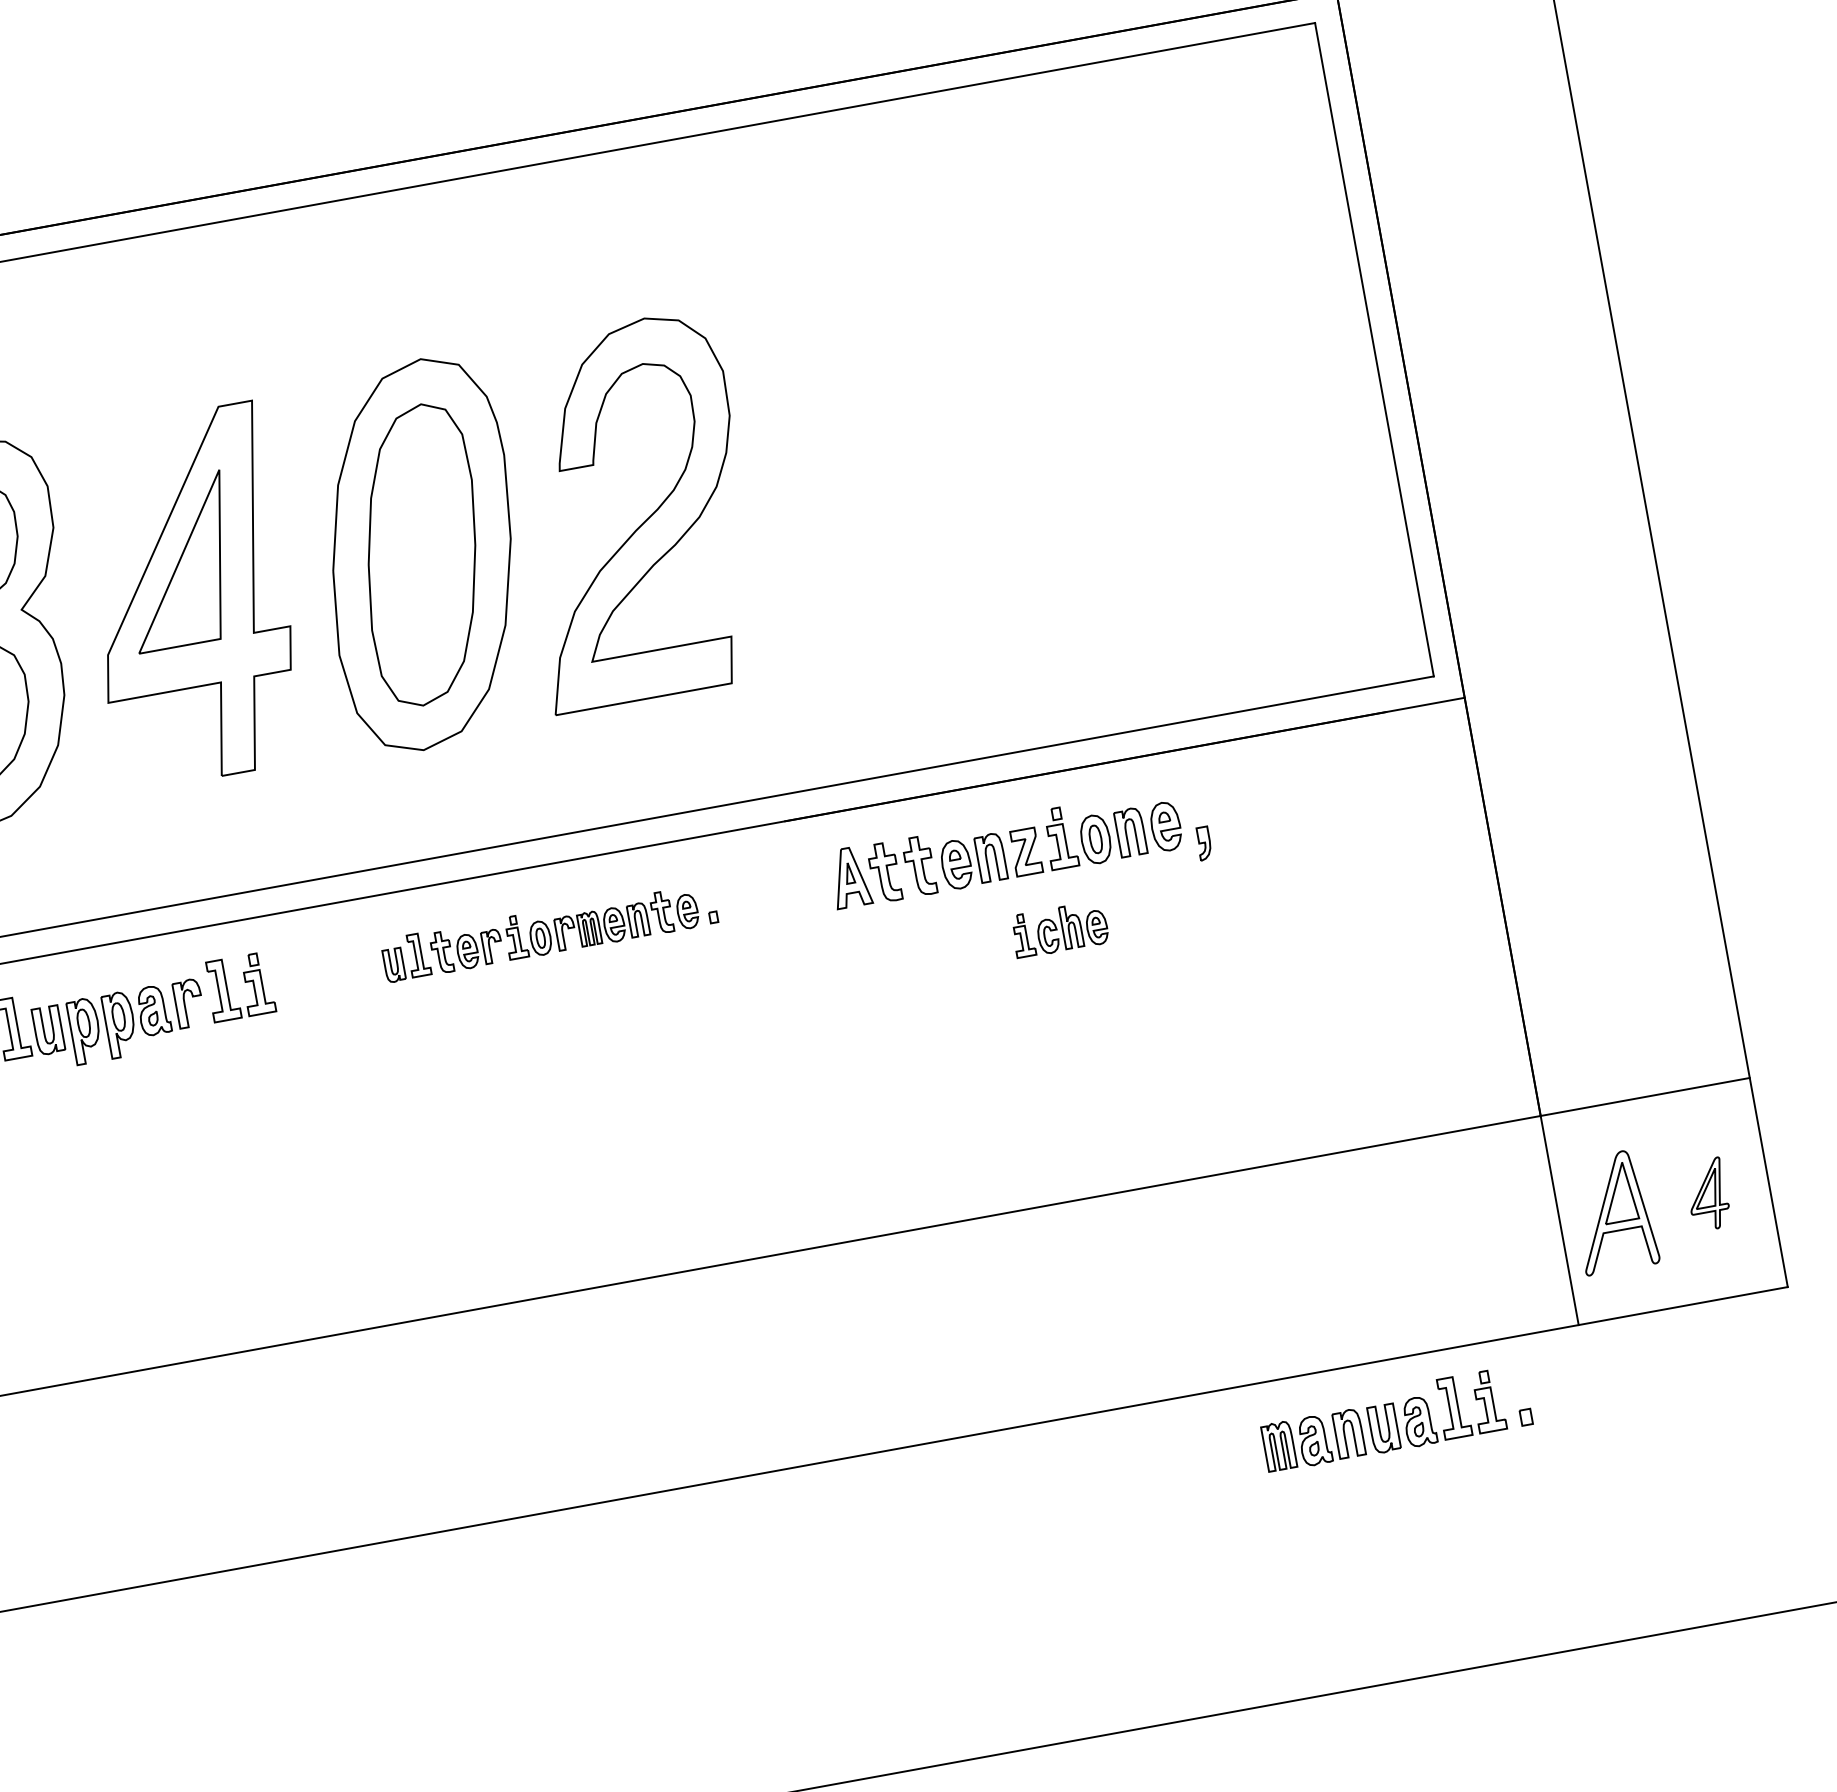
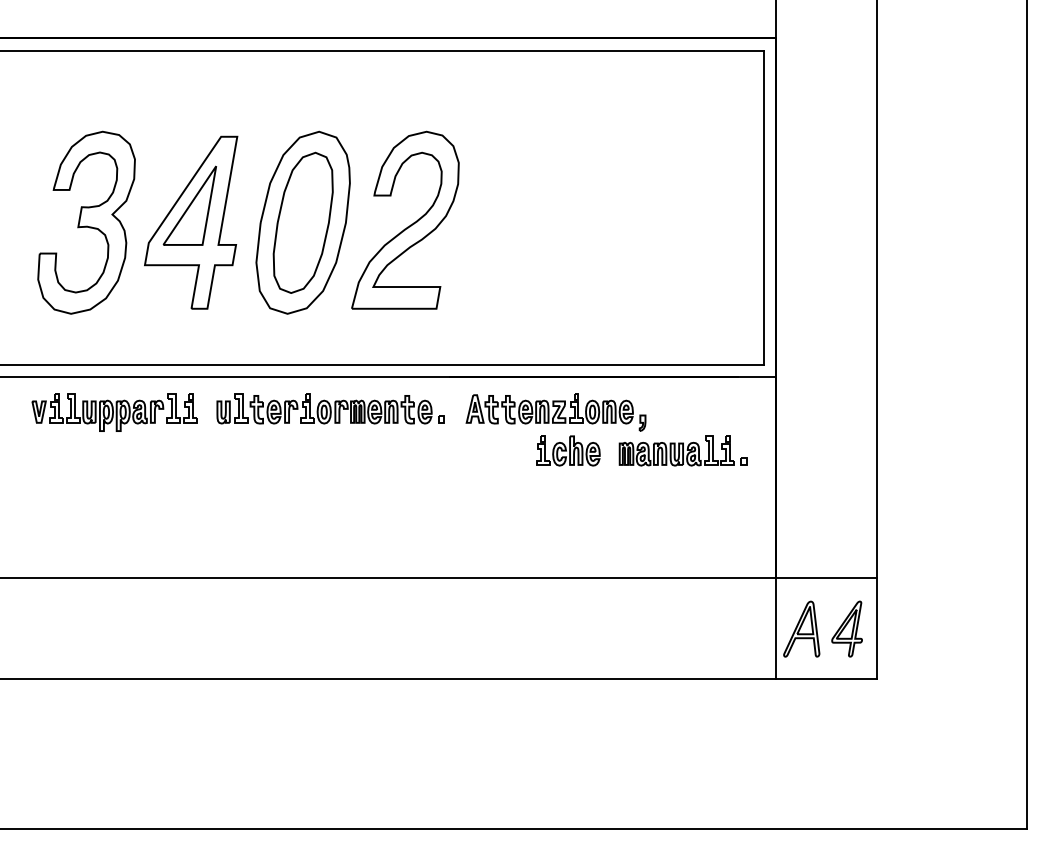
part: (1060, 928) -> (568, 450), size x1.43
part: (548, 930) -> (330, 408), size x1.43
part: (1706, 1193) -> (846, 628), size x1.67
part: (1394, 1418) -> (682, 450), moved

